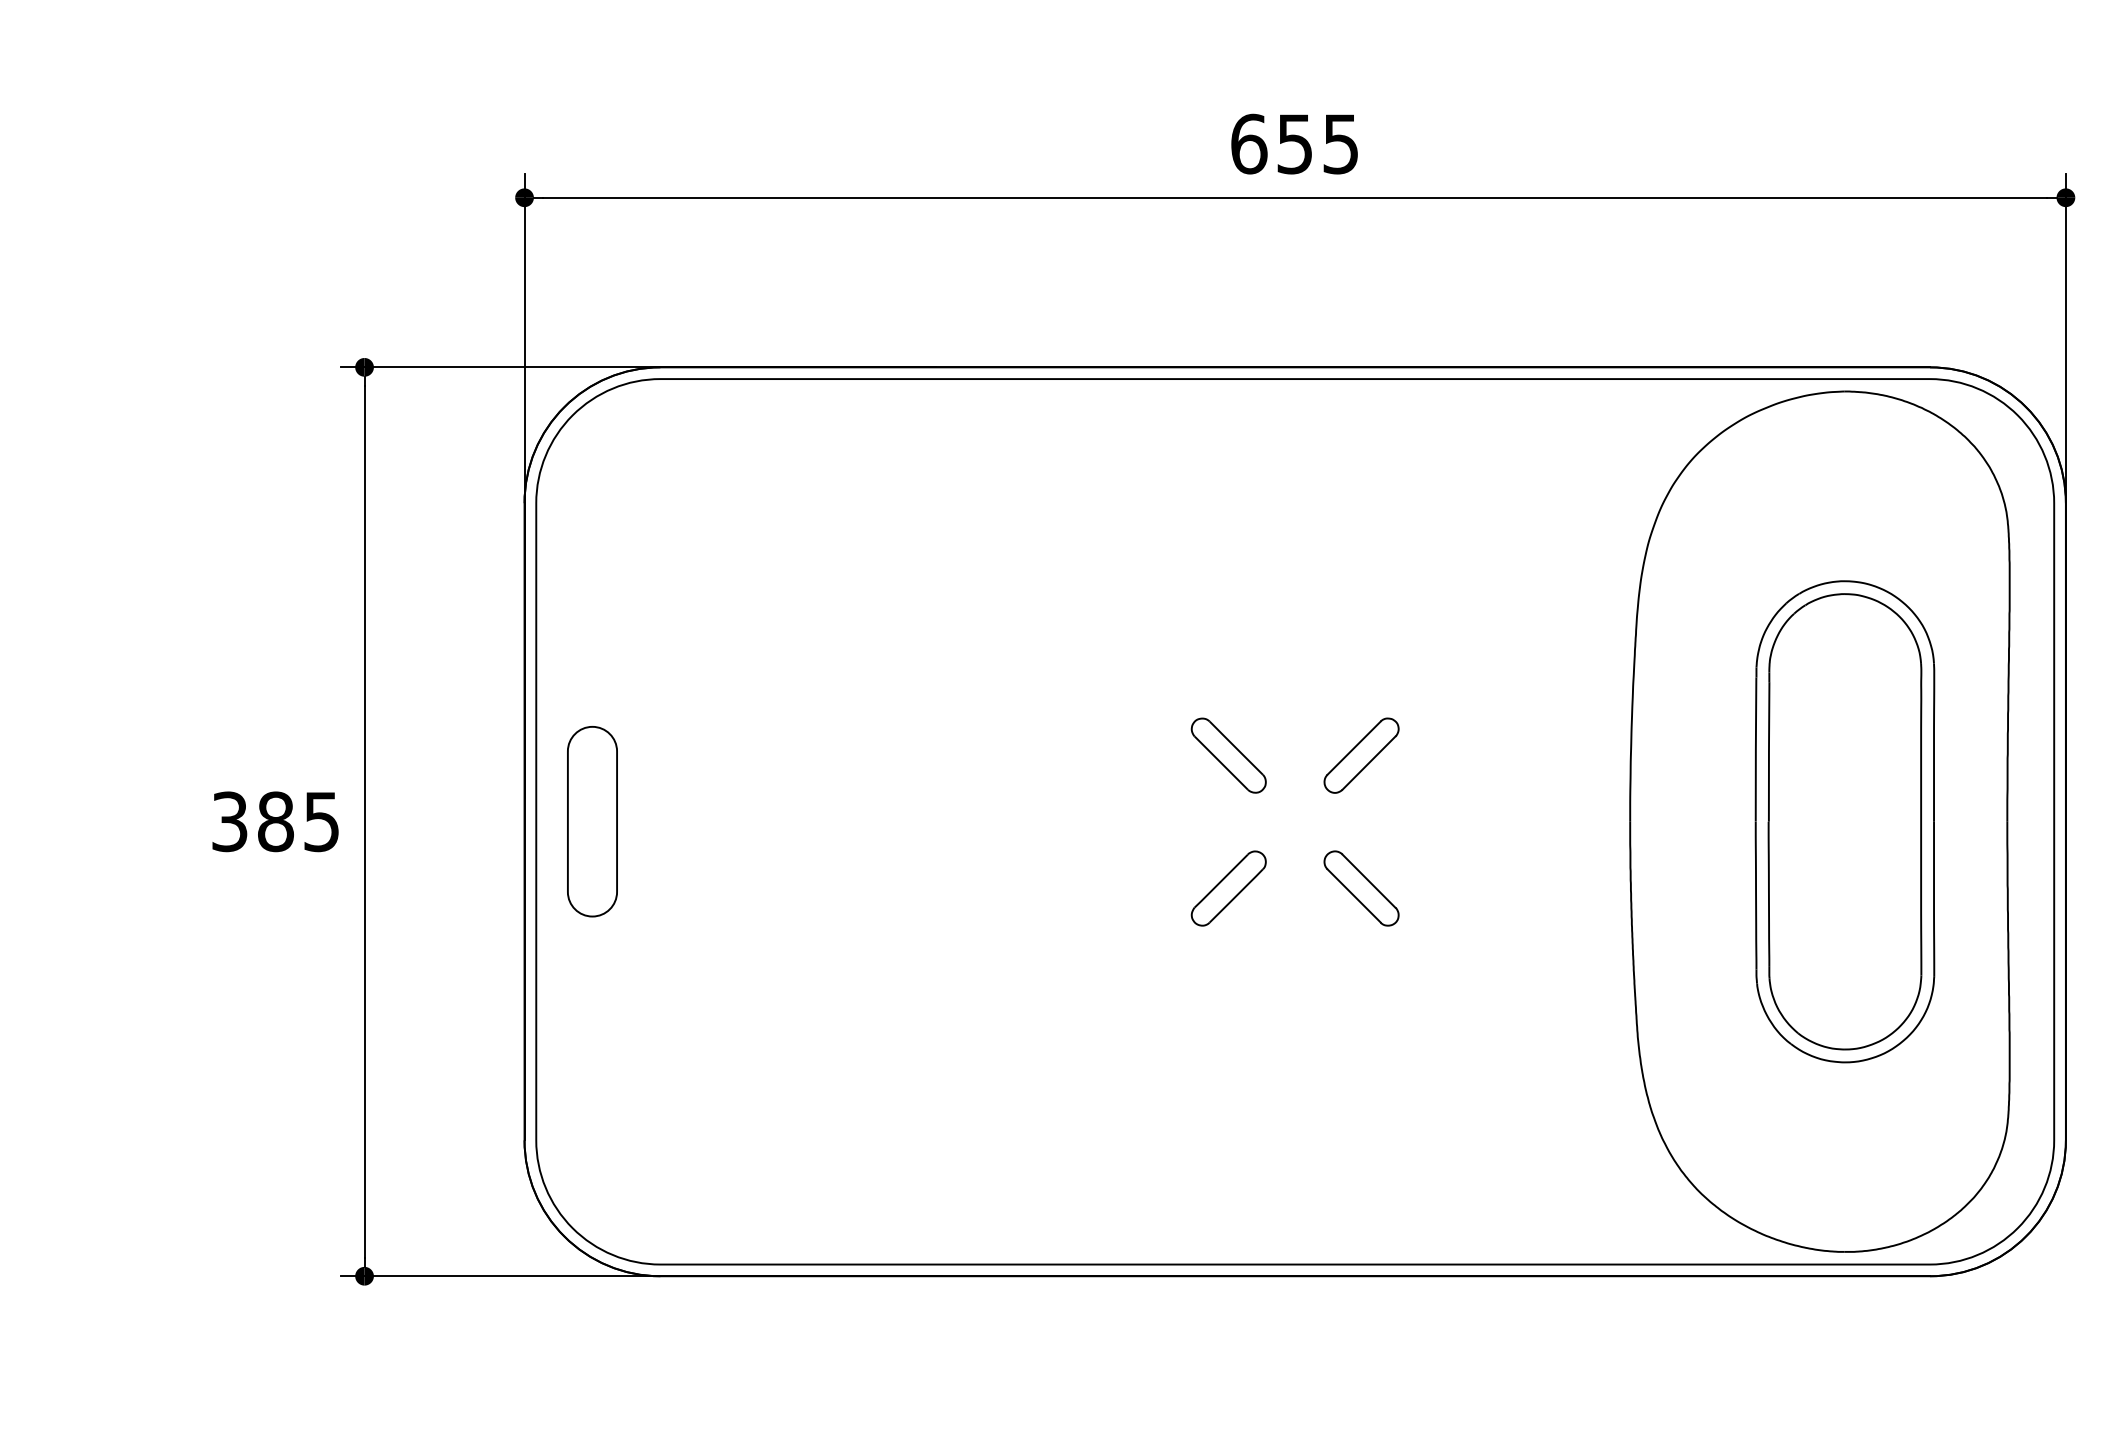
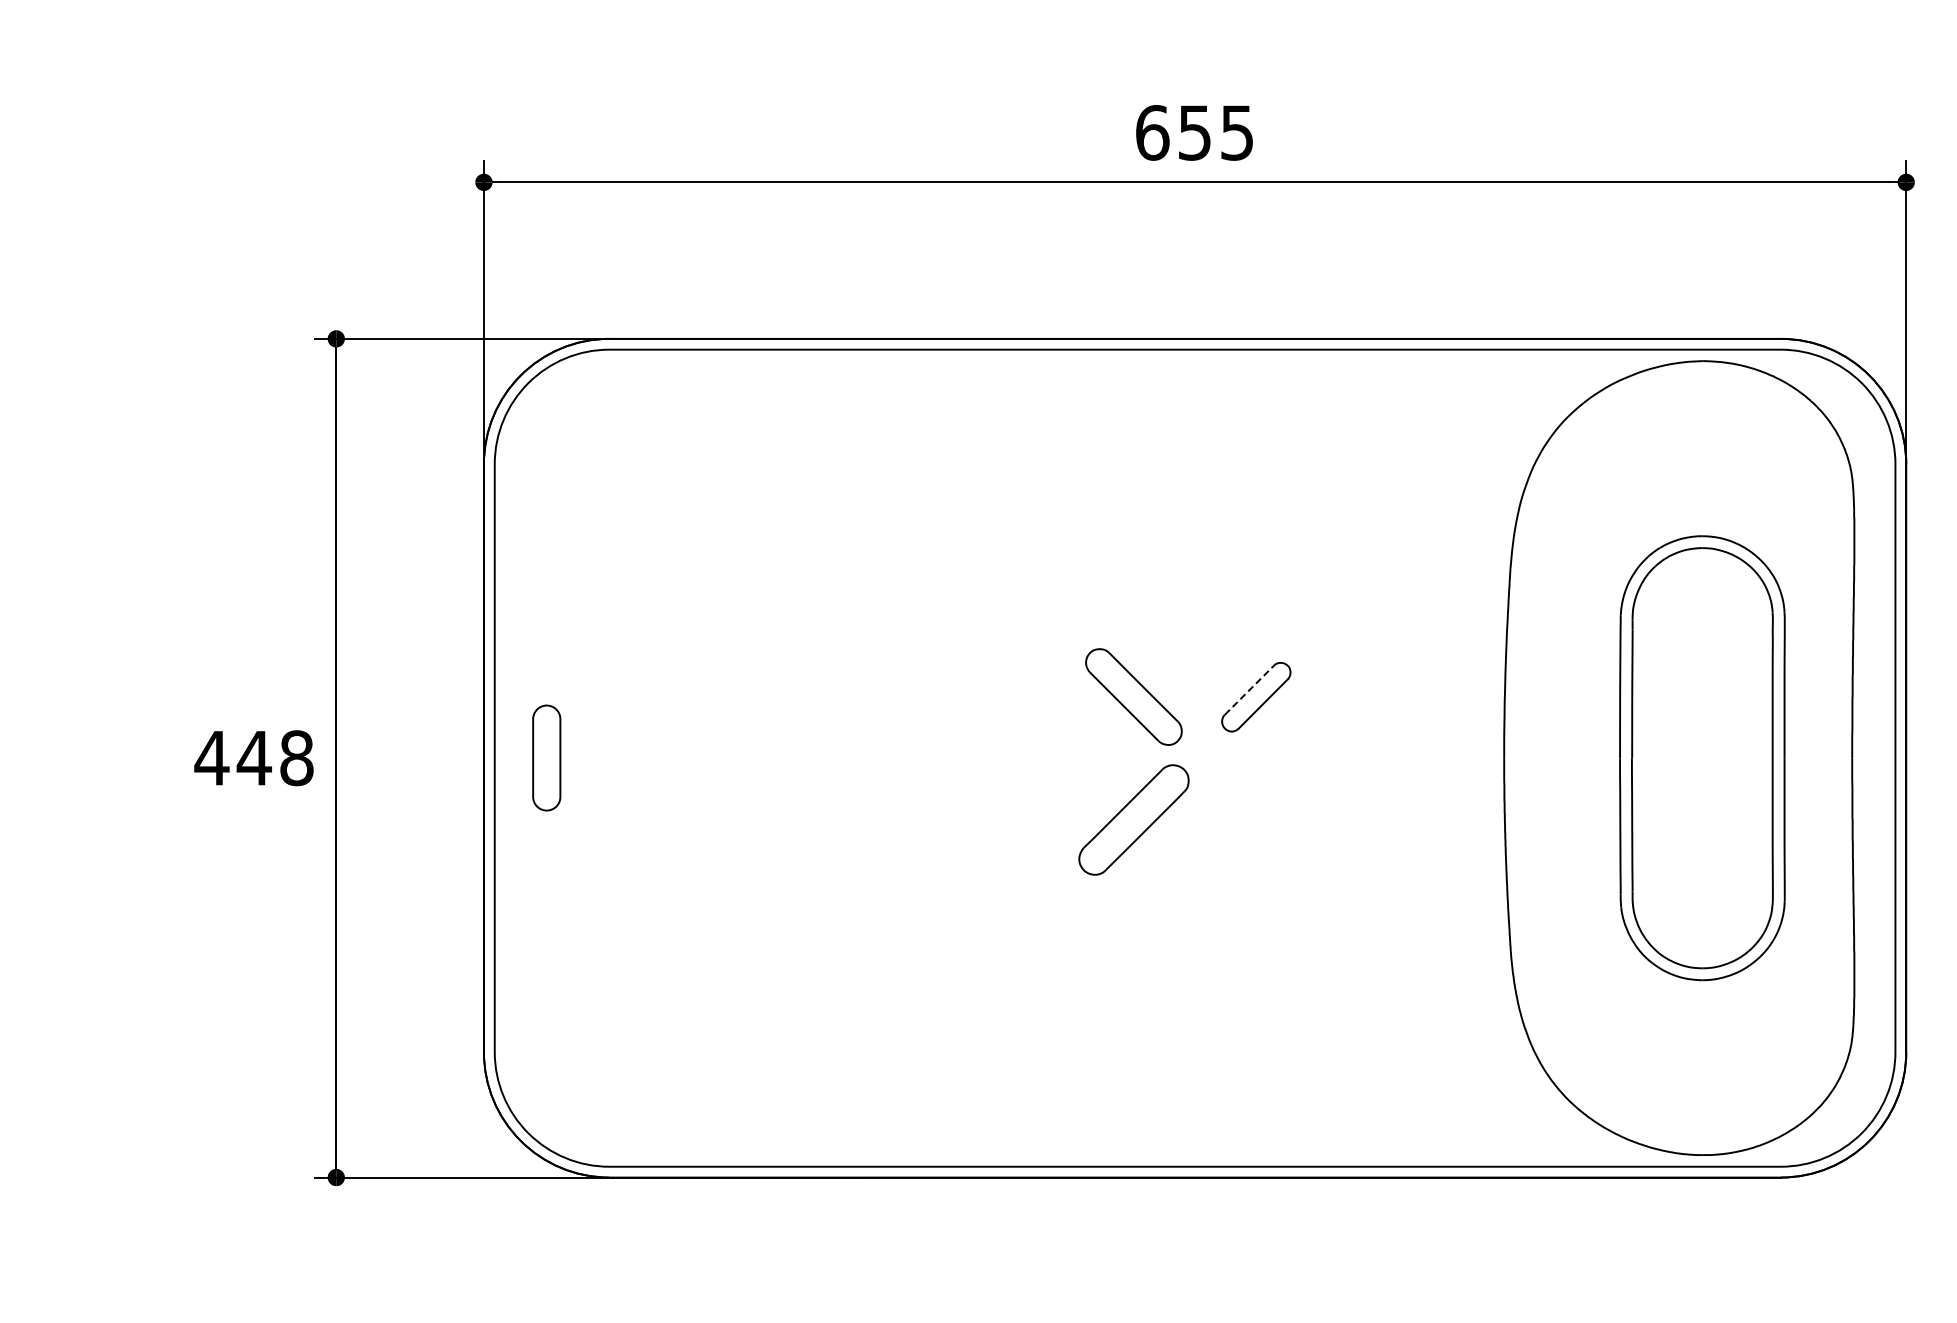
line: (1354, 748) -> (1249, 690), solid -> dashed
part: (1228, 756) -> (1133, 697), size x1.4
part: (592, 821) -> (546, 757), size x0.6
text: (274, 822) -> (253, 758), 385 -> 448
part: (1228, 888) -> (1133, 819), size x1.6
part: (1361, 888) -> (1256, 819), removed

